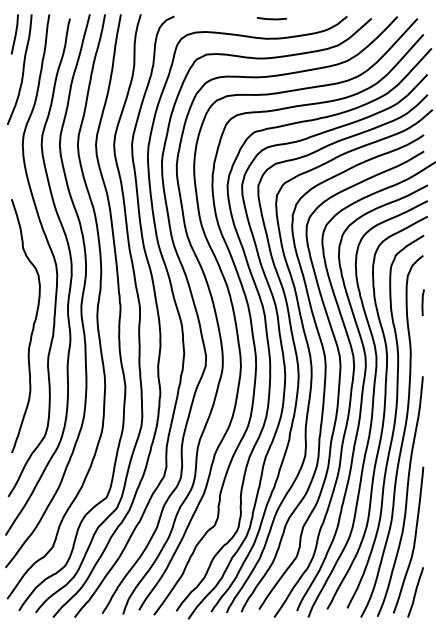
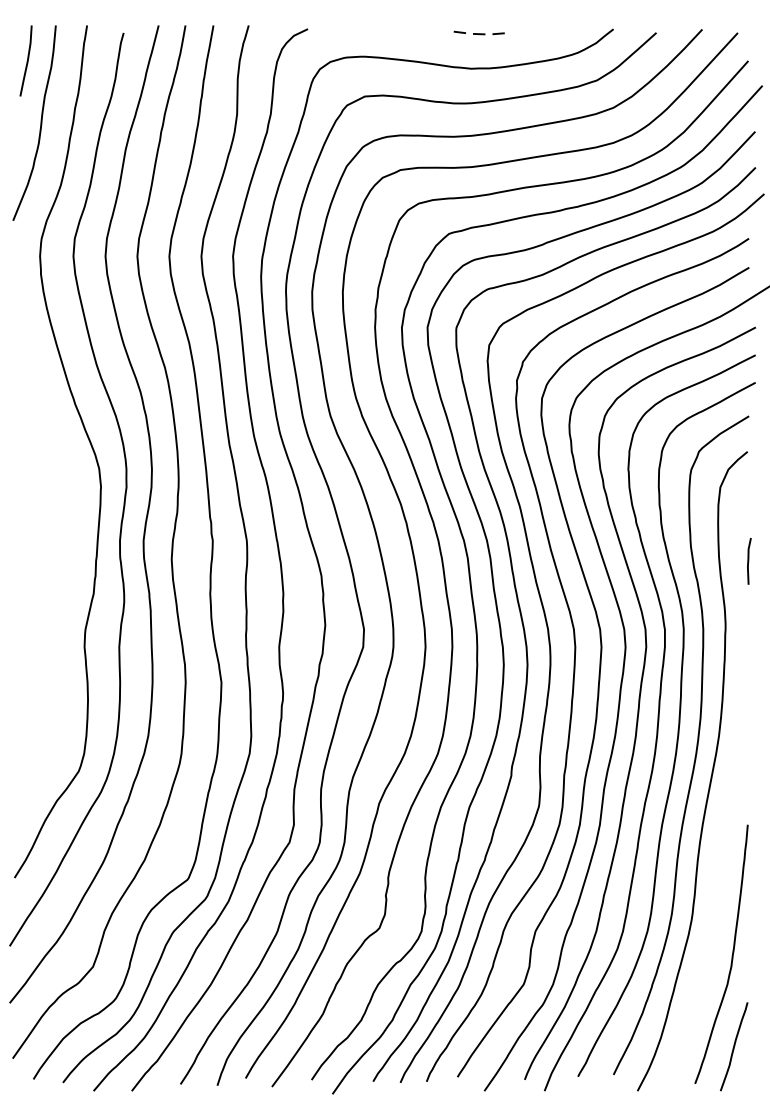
line: (272, 19) -> (481, 34), solid -> dashed
line: (422, 302) -> (748, 561), moved
curve: (32, 326) -> (57, 576), removed
curve: (405, 497) -> (716, 879), removed

